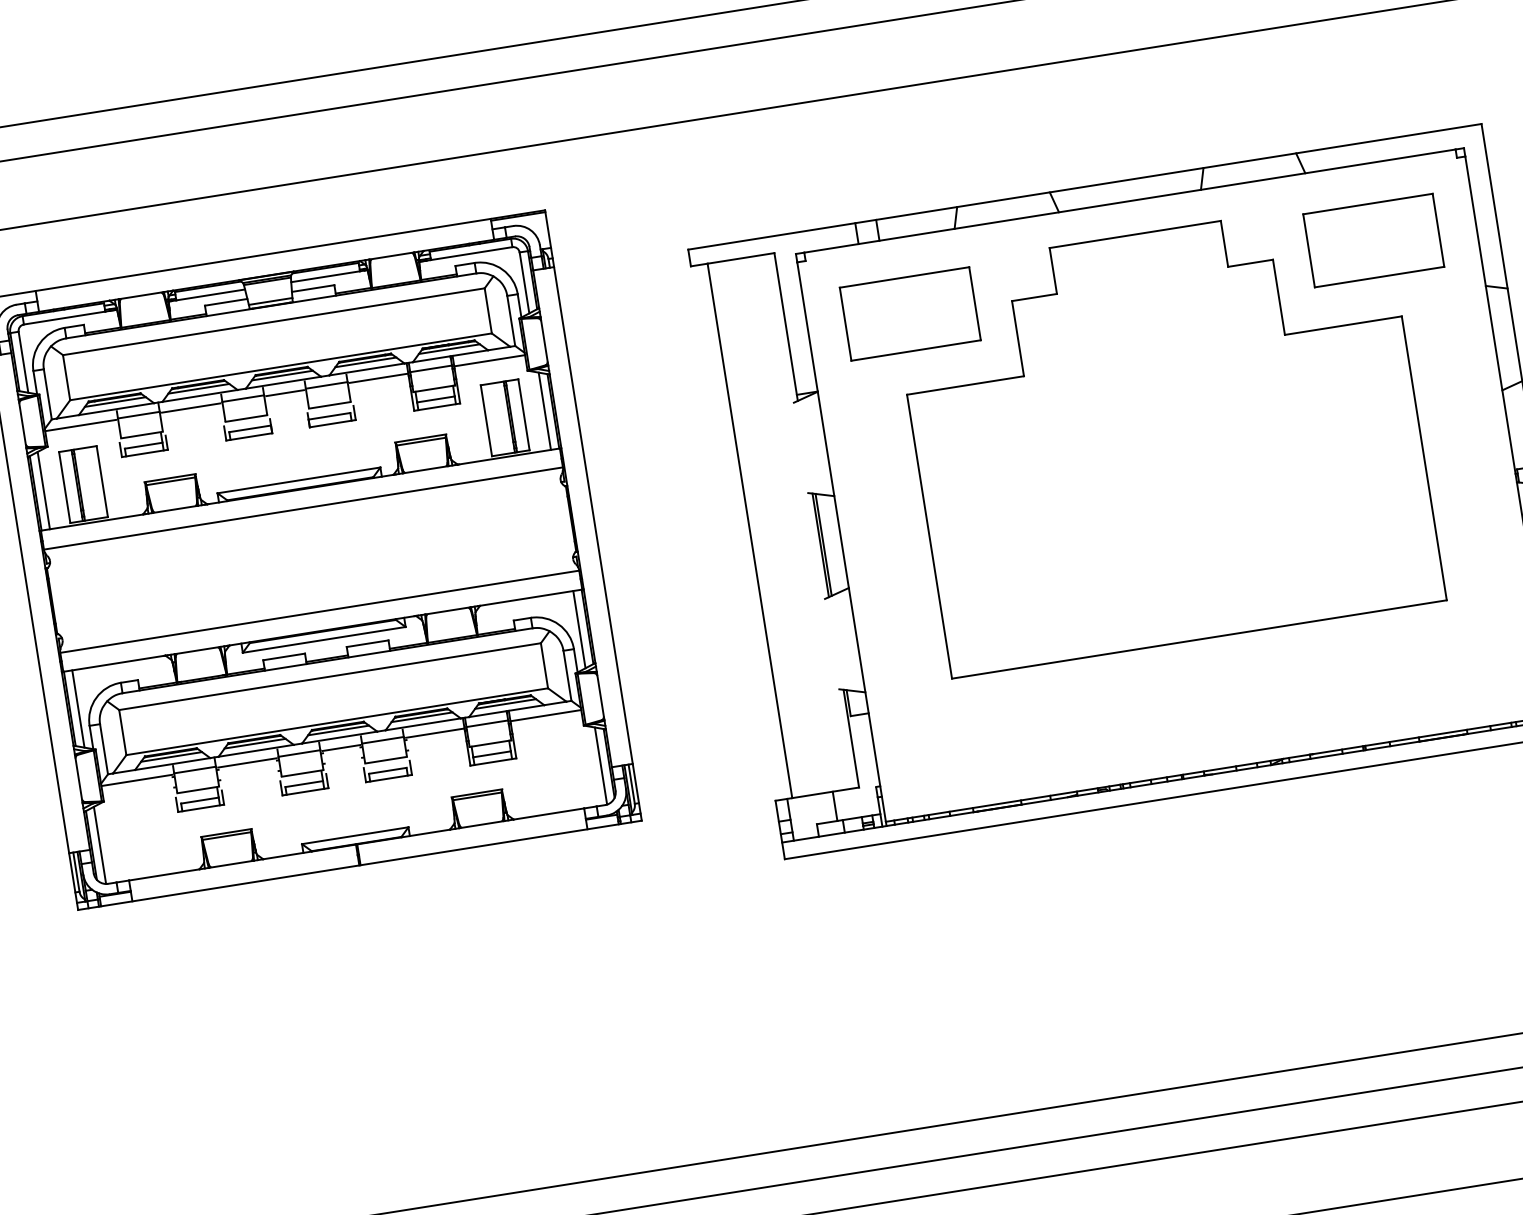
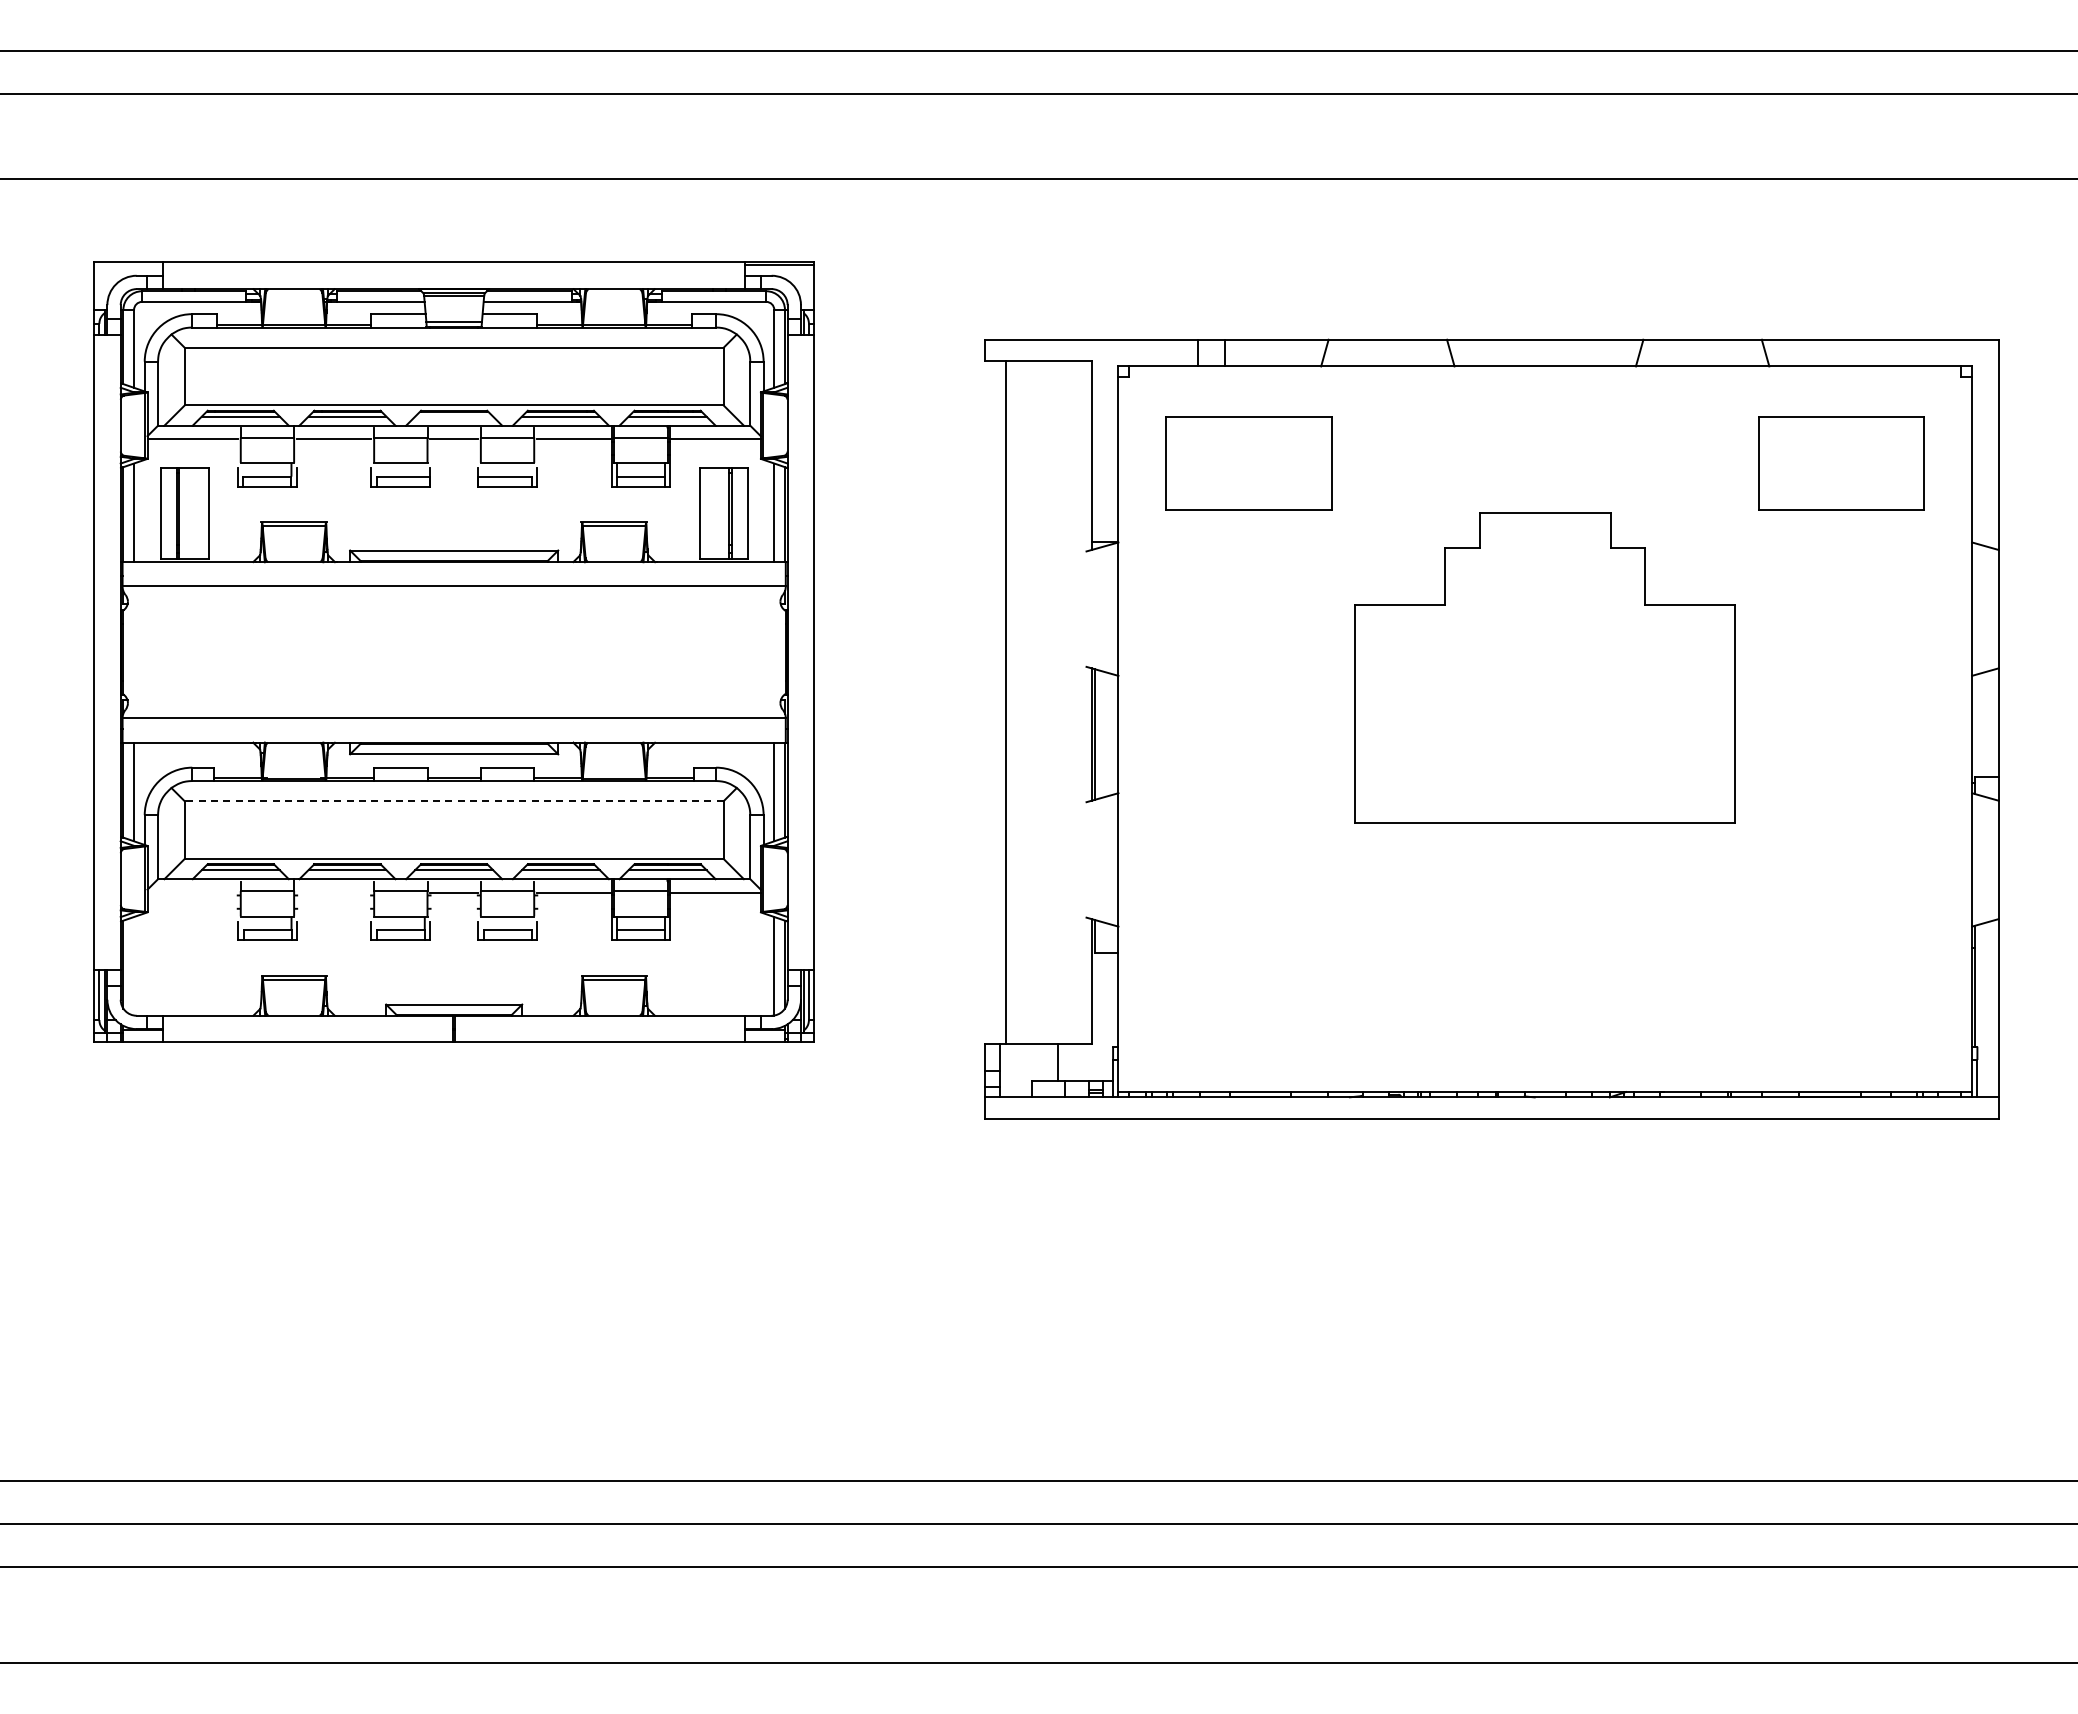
line: (282, 375) -> (454, 416), removed
part: (1166, 436) -> (1544, 667), size x0.6
line: (329, 676) -> (453, 801), solid -> dashed
line: (246, 762) -> (333, 892), removed
line: (136, 780) -> (192, 892), removed
line: (100, 845) -> (134, 966), removed

